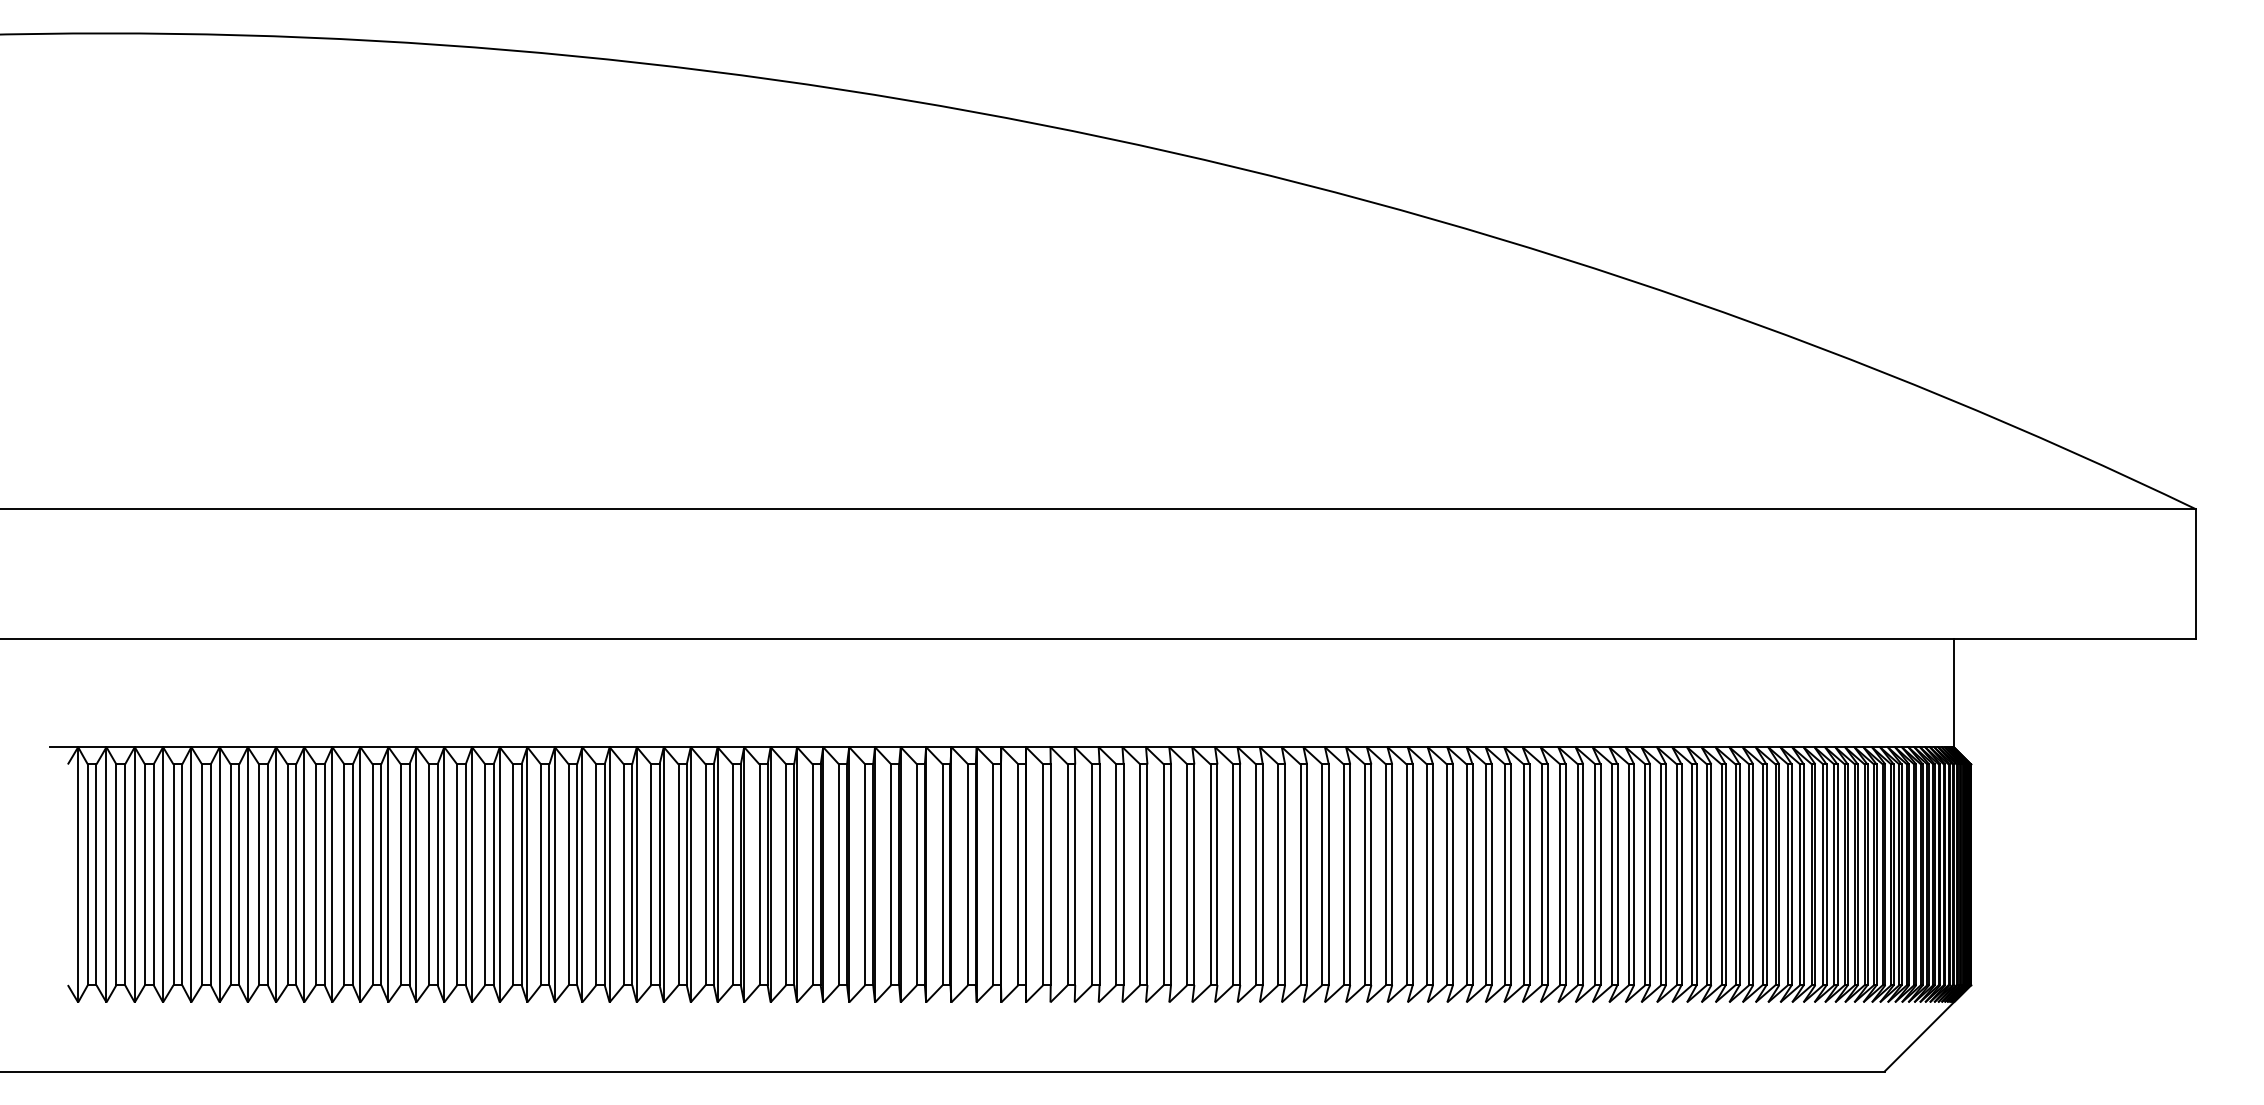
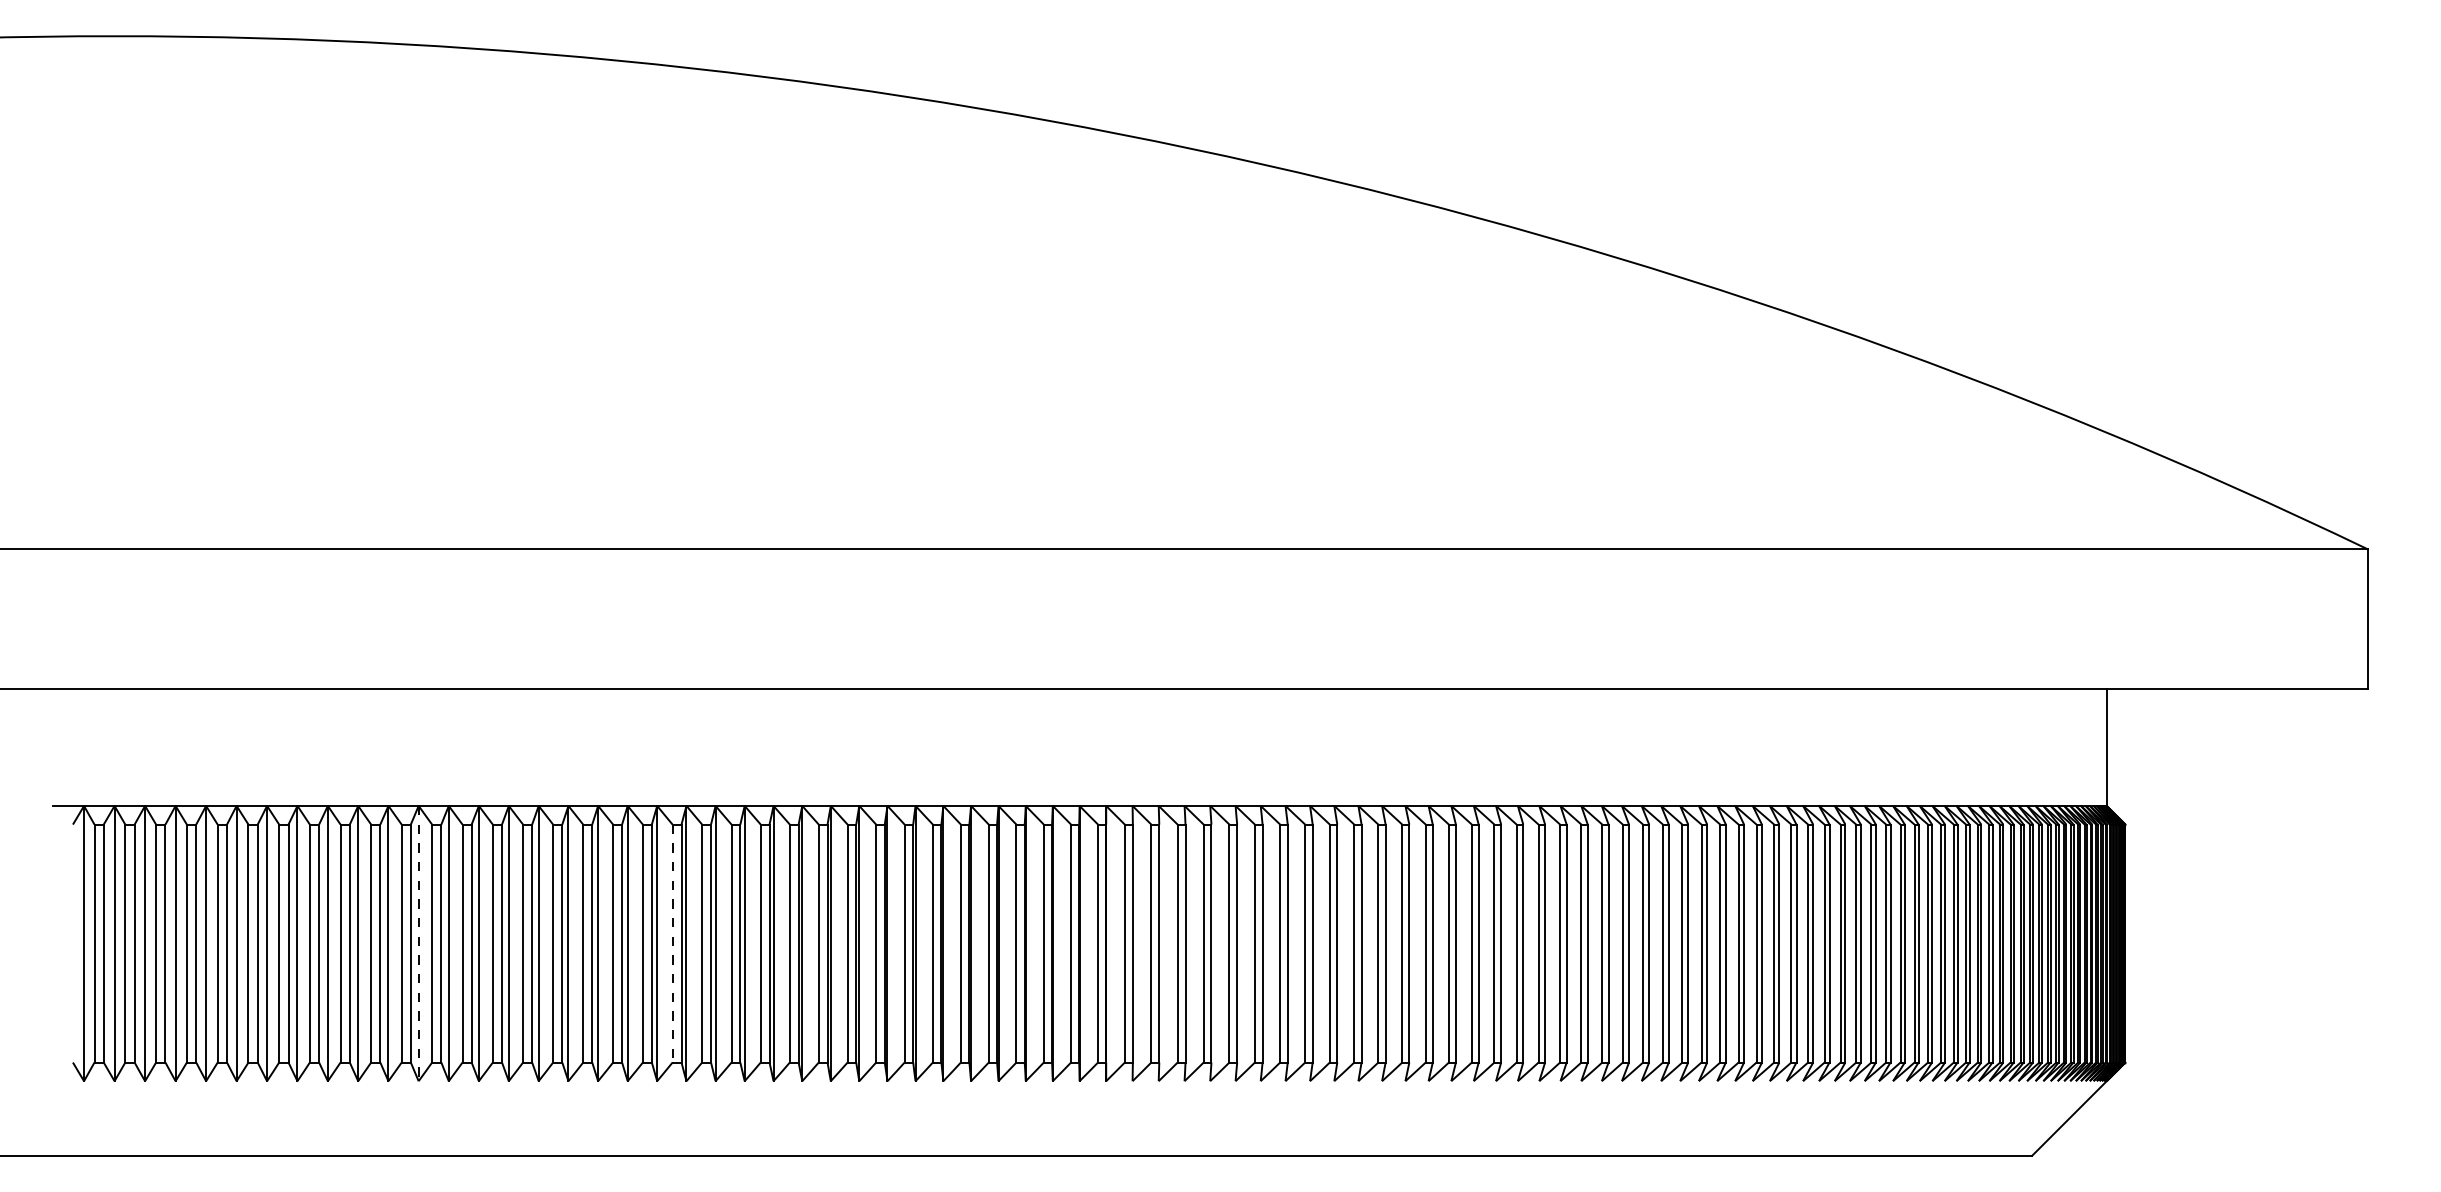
line: (388, 874) -> (418, 943), solid -> dashed
line: (623, 875) -> (672, 944), solid -> dashed

